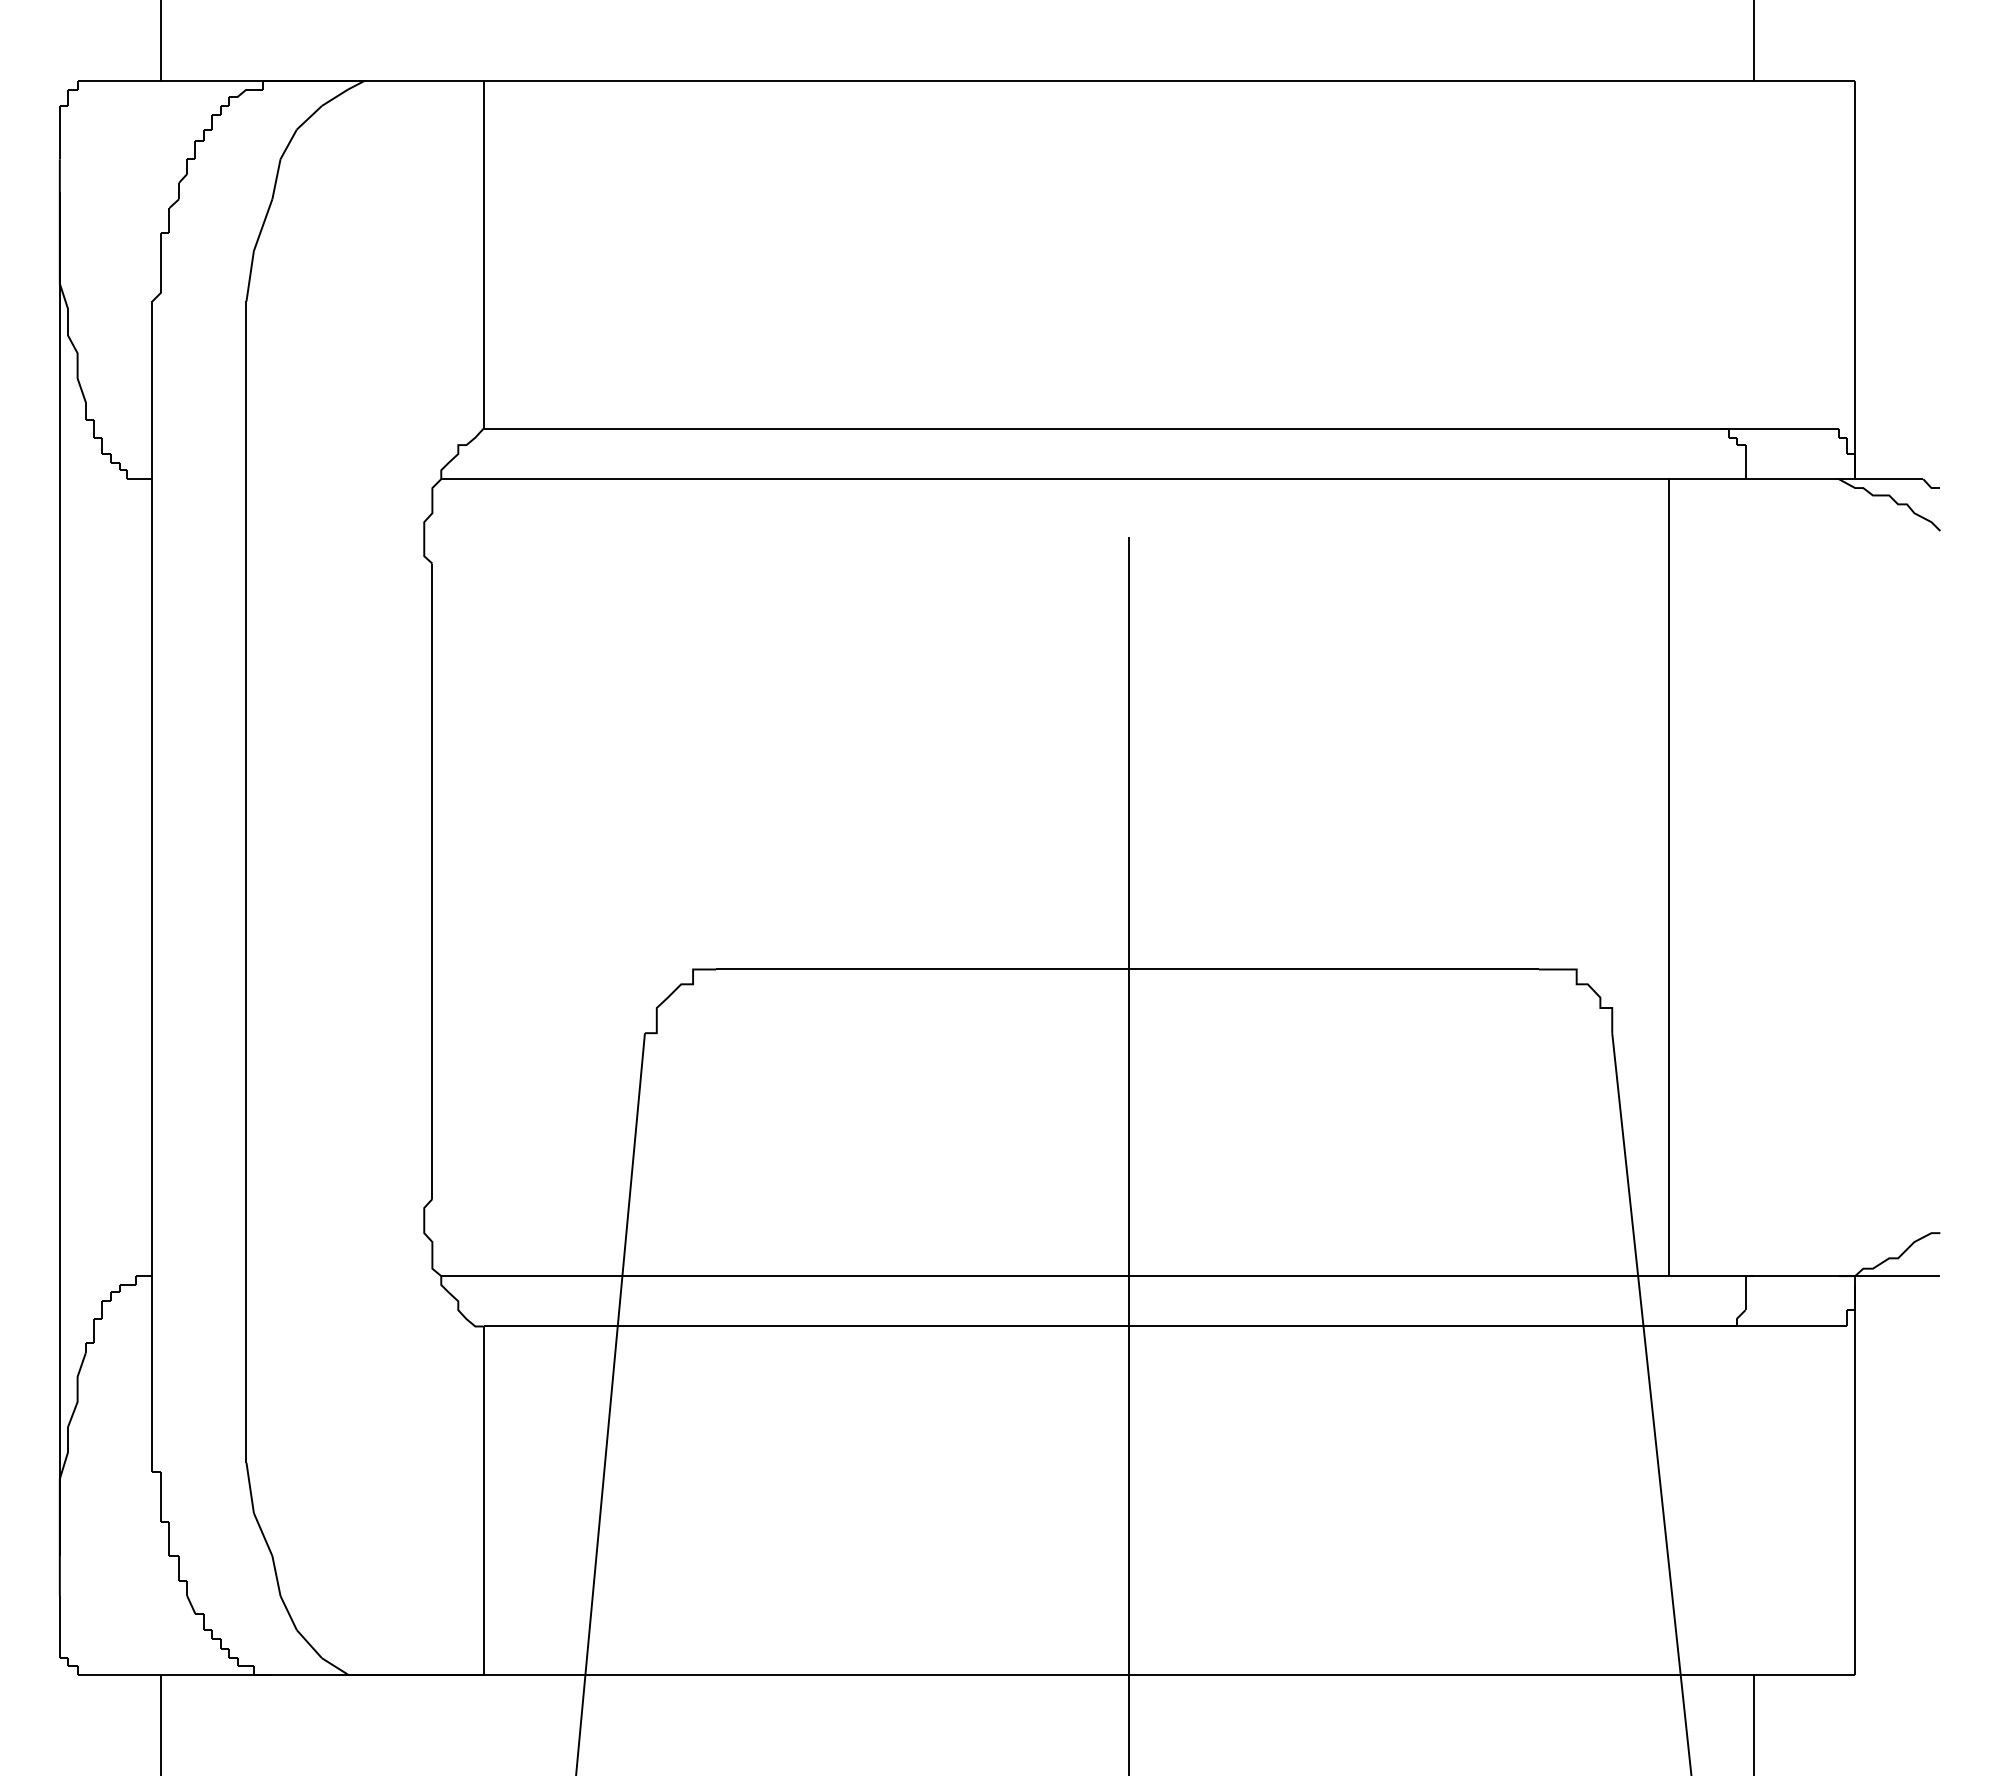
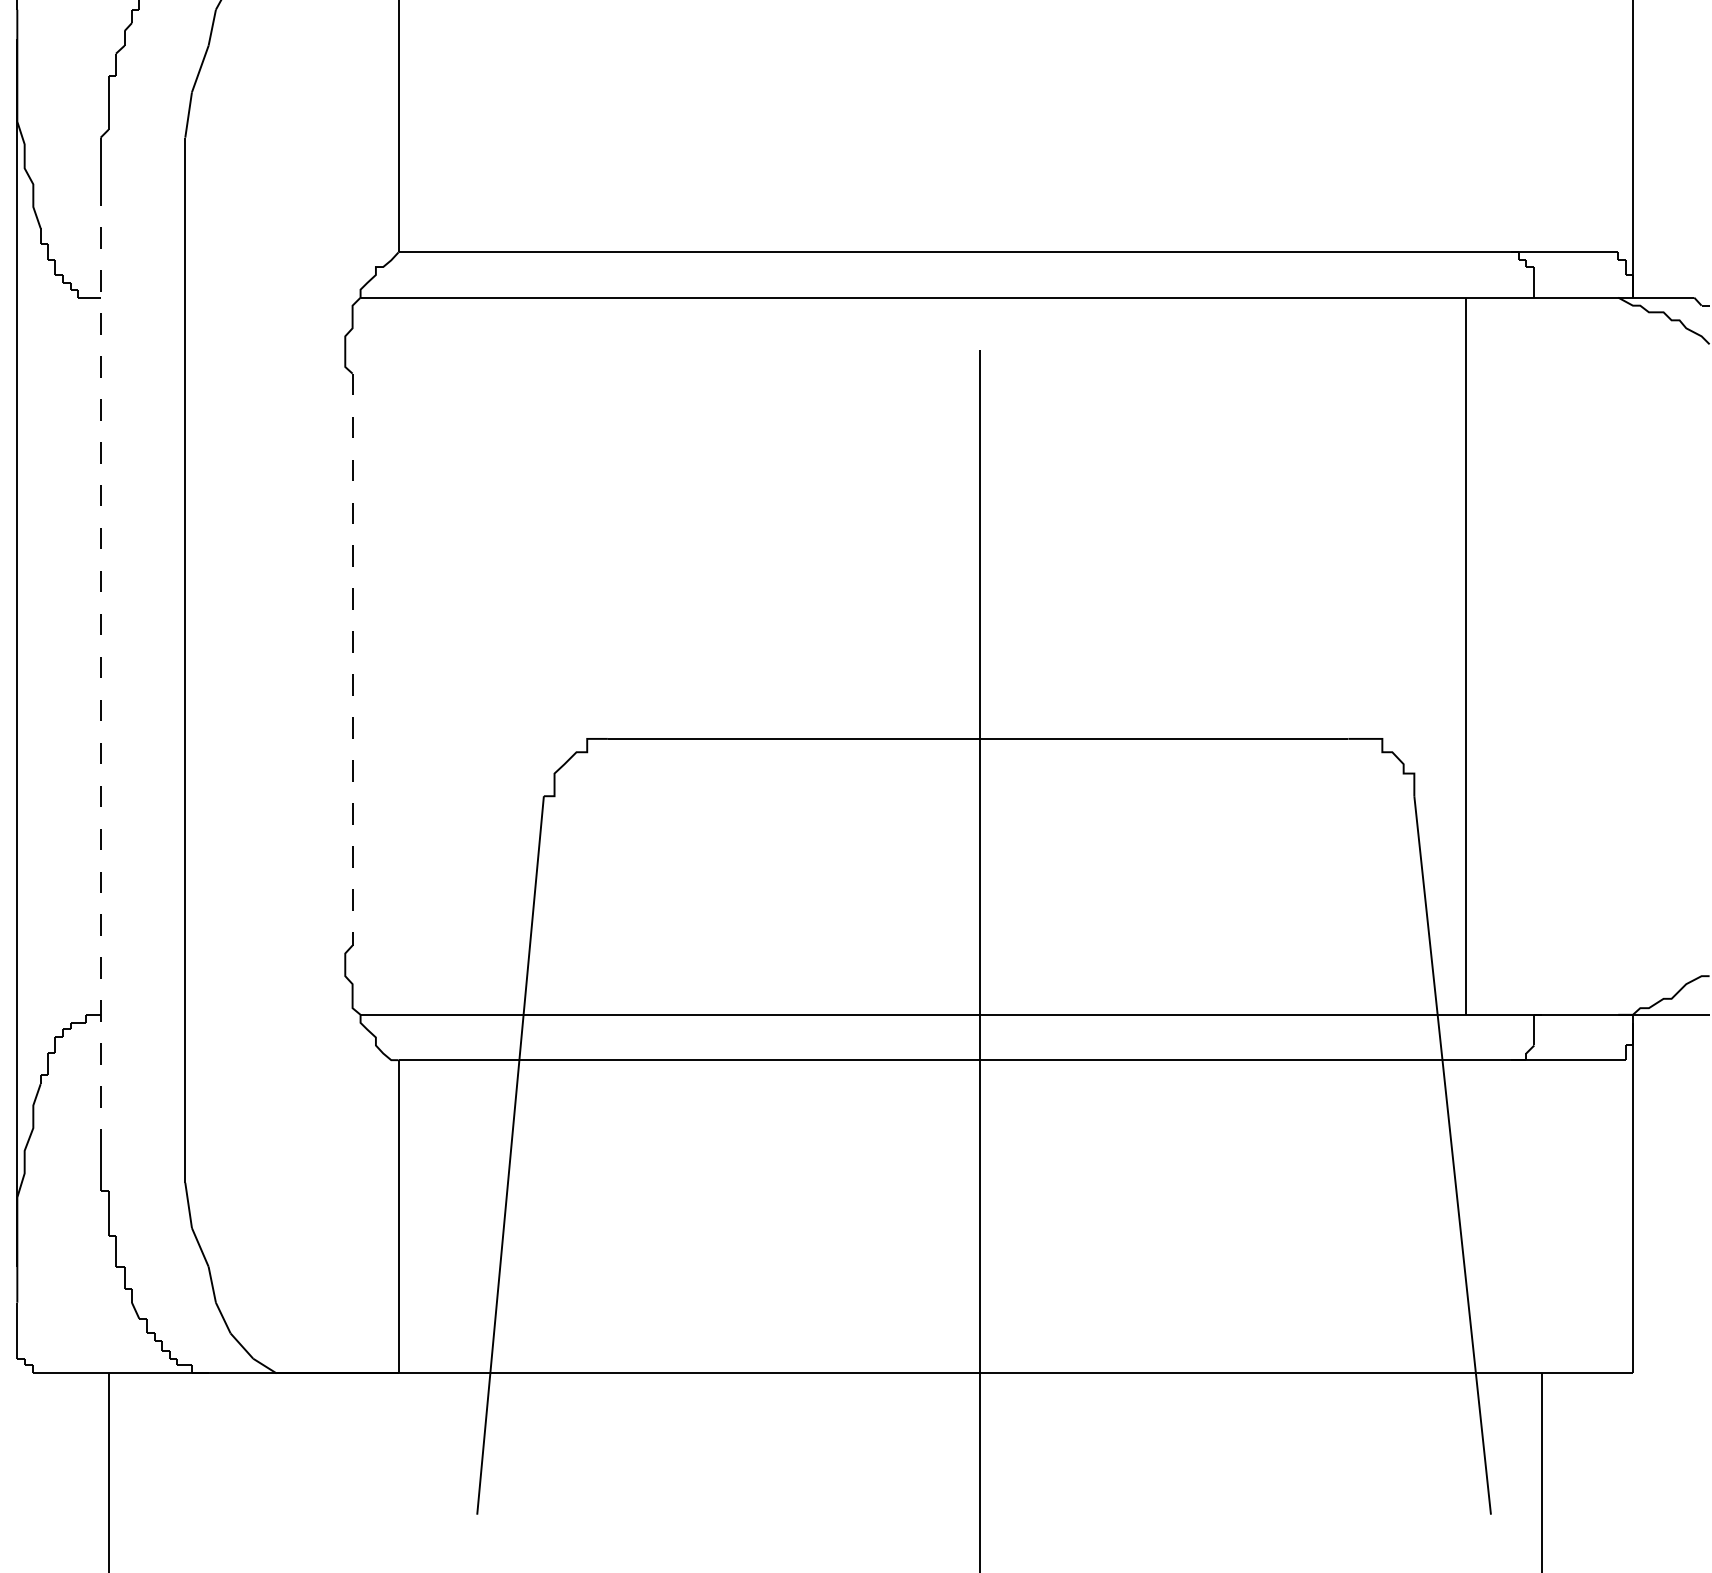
line: (432, 881) -> (352, 659), solid -> dashed
line: (152, 882) -> (100, 660), solid -> dashed

